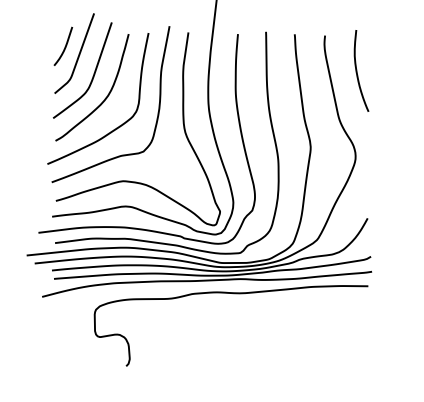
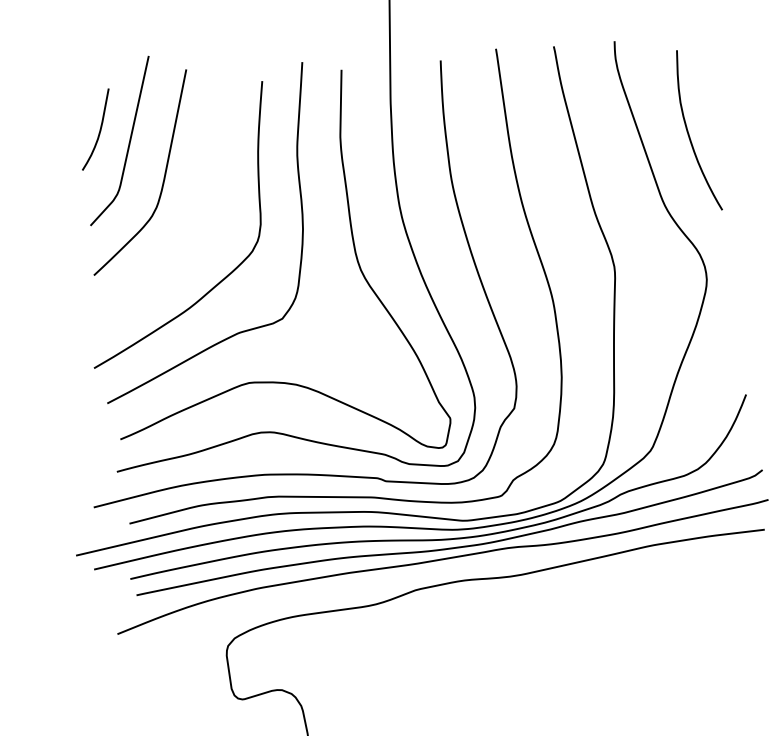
curve: (357, 70) -> (689, 130), moved
curve: (104, 98) -> (191, 222), removed

